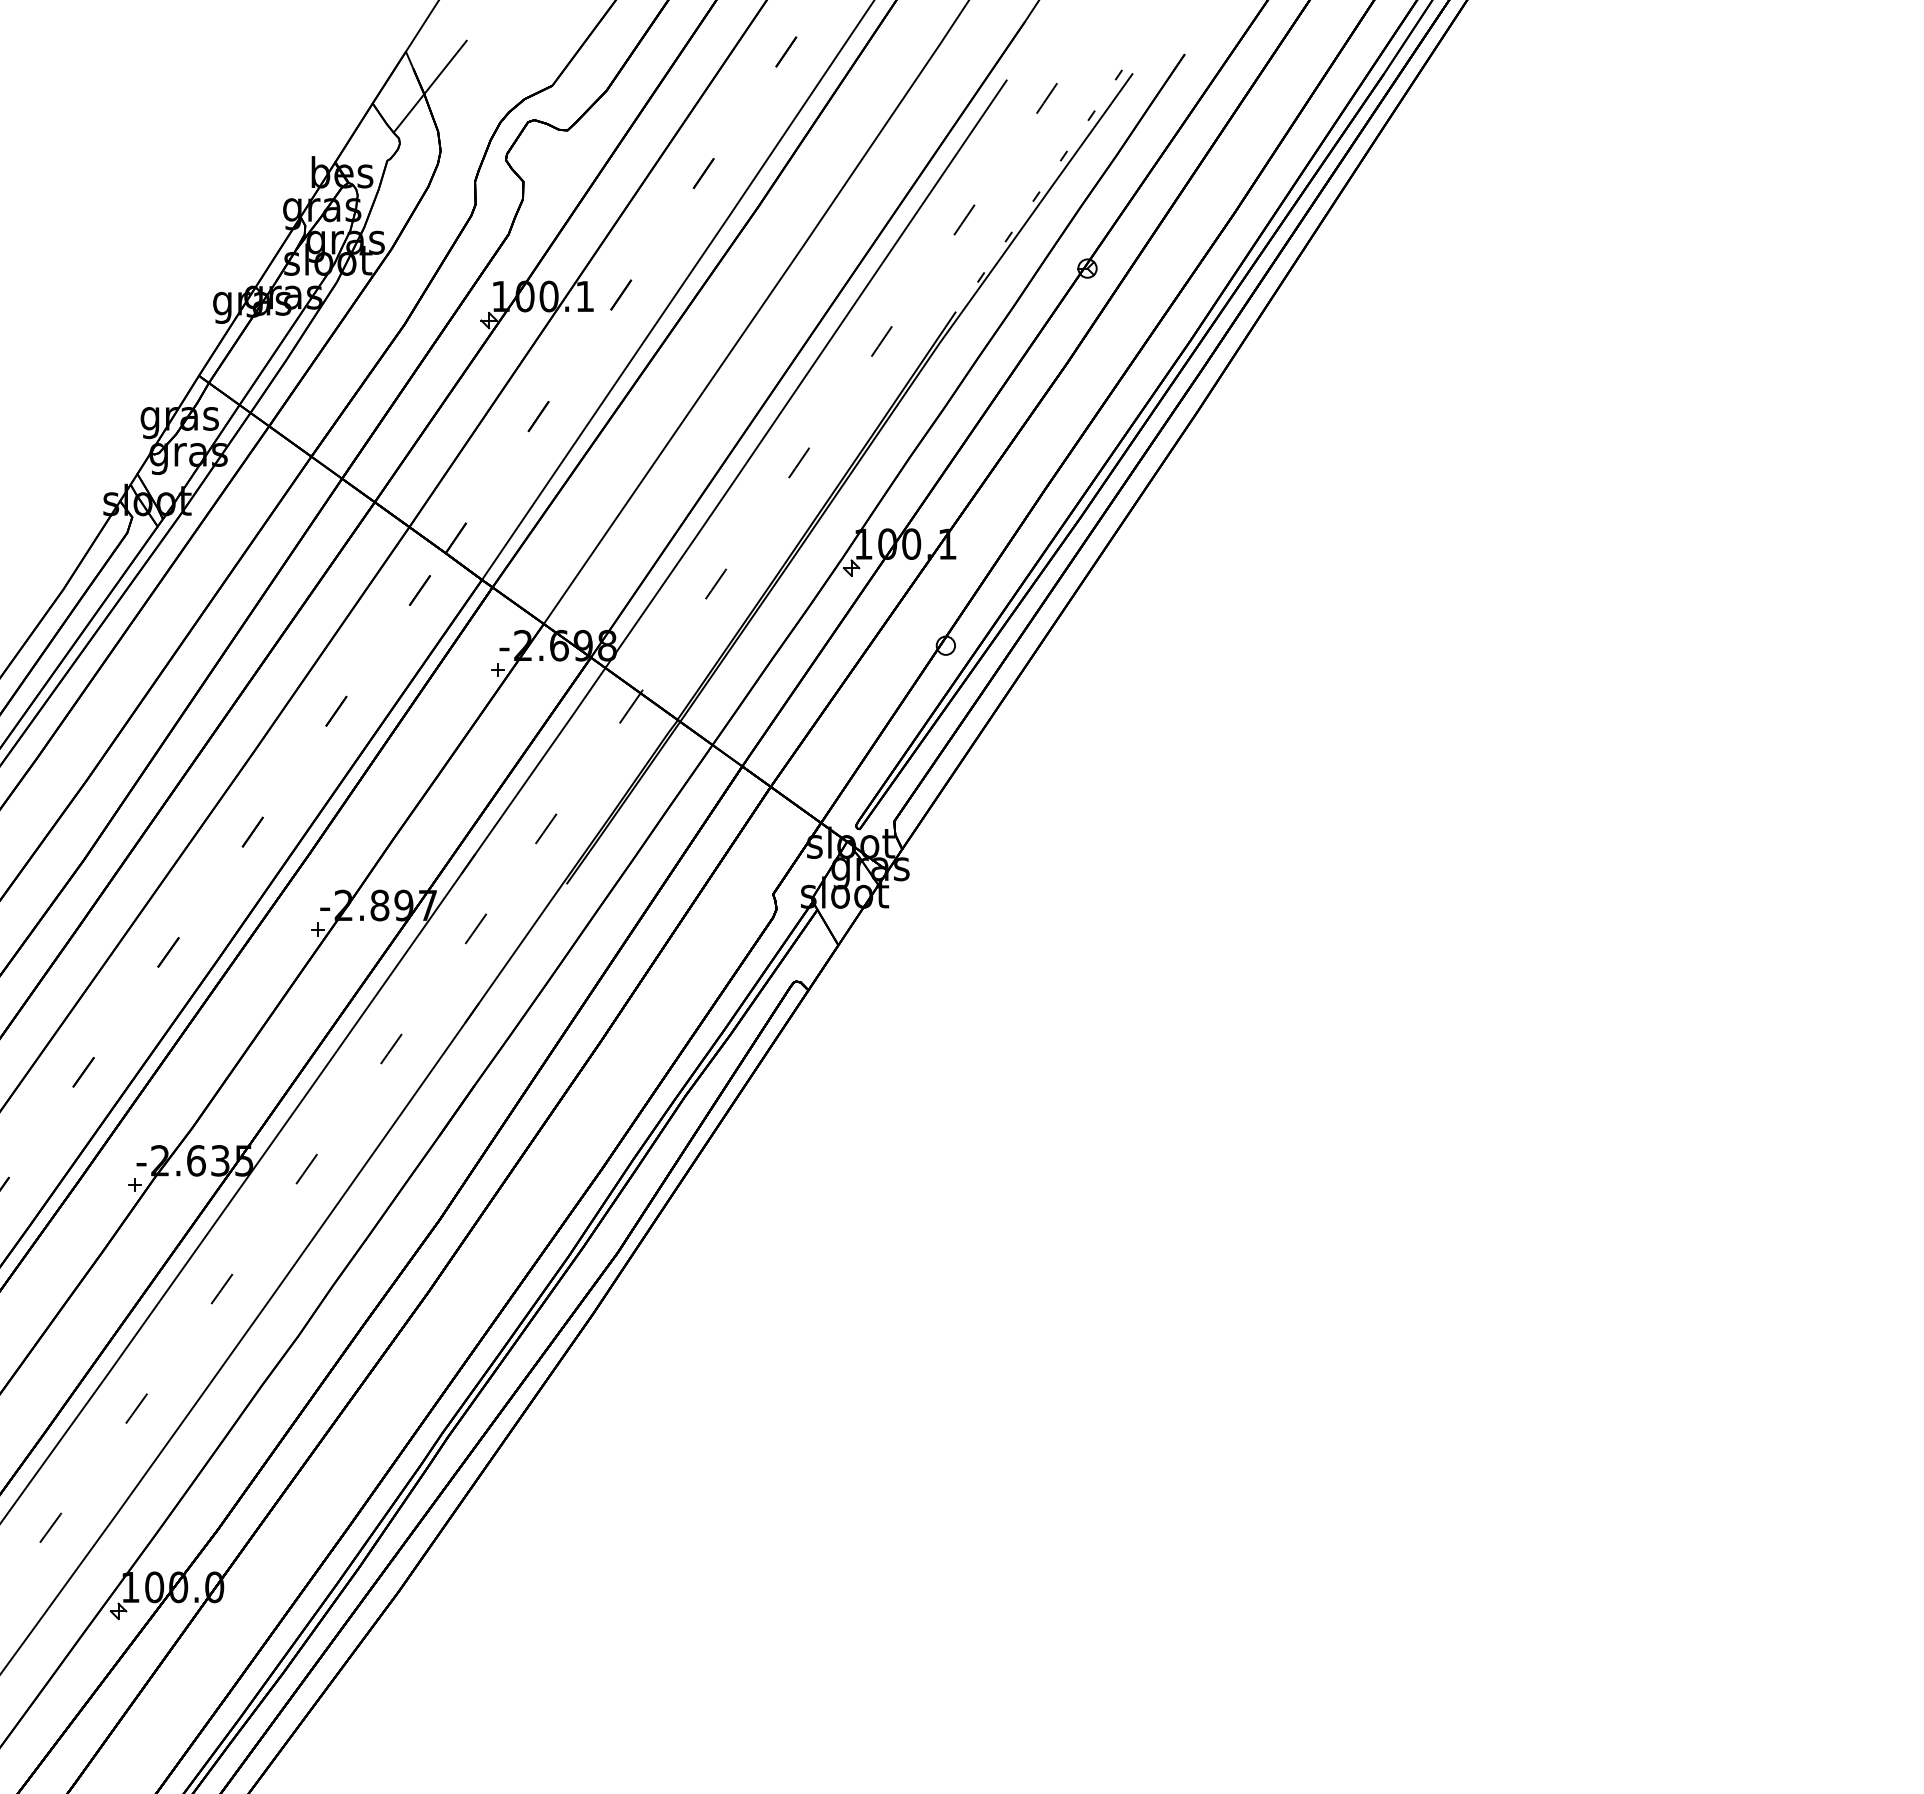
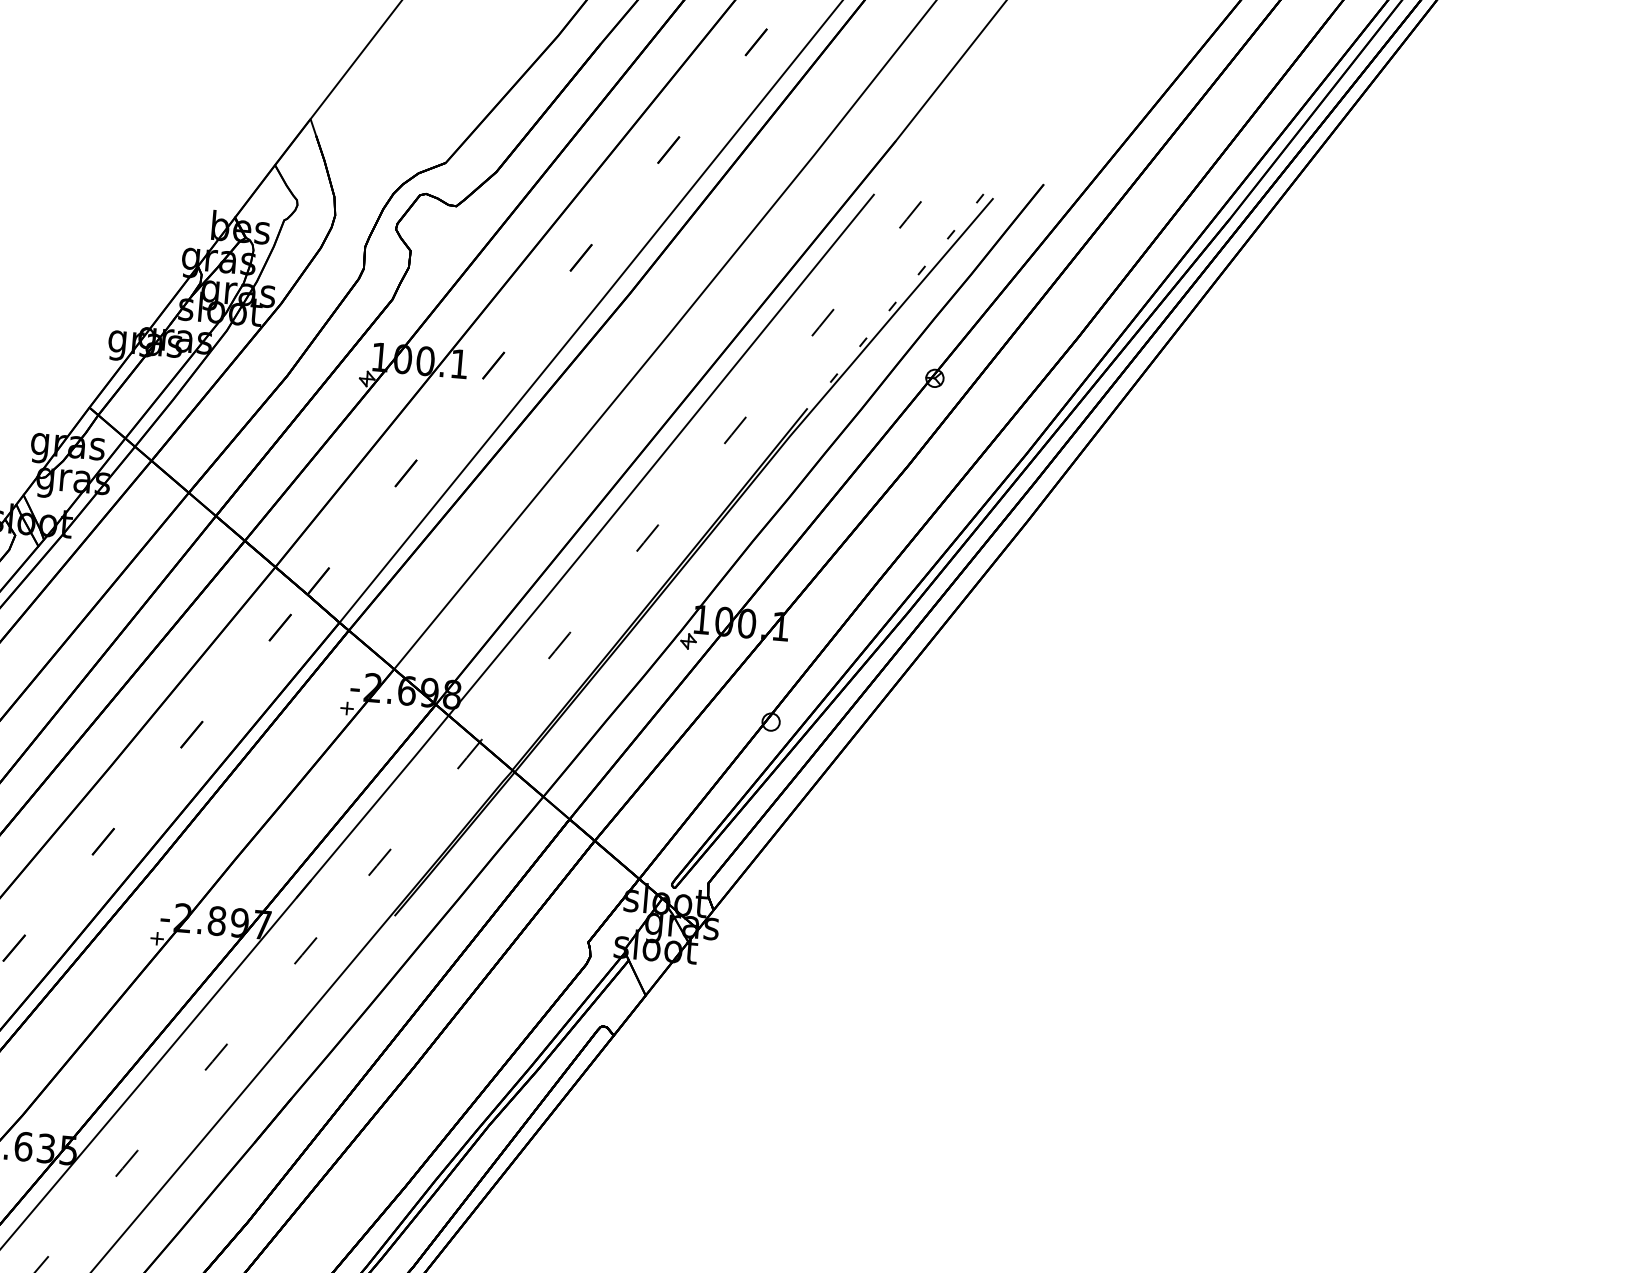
line: (429, 86) -> (329, 153), removed

